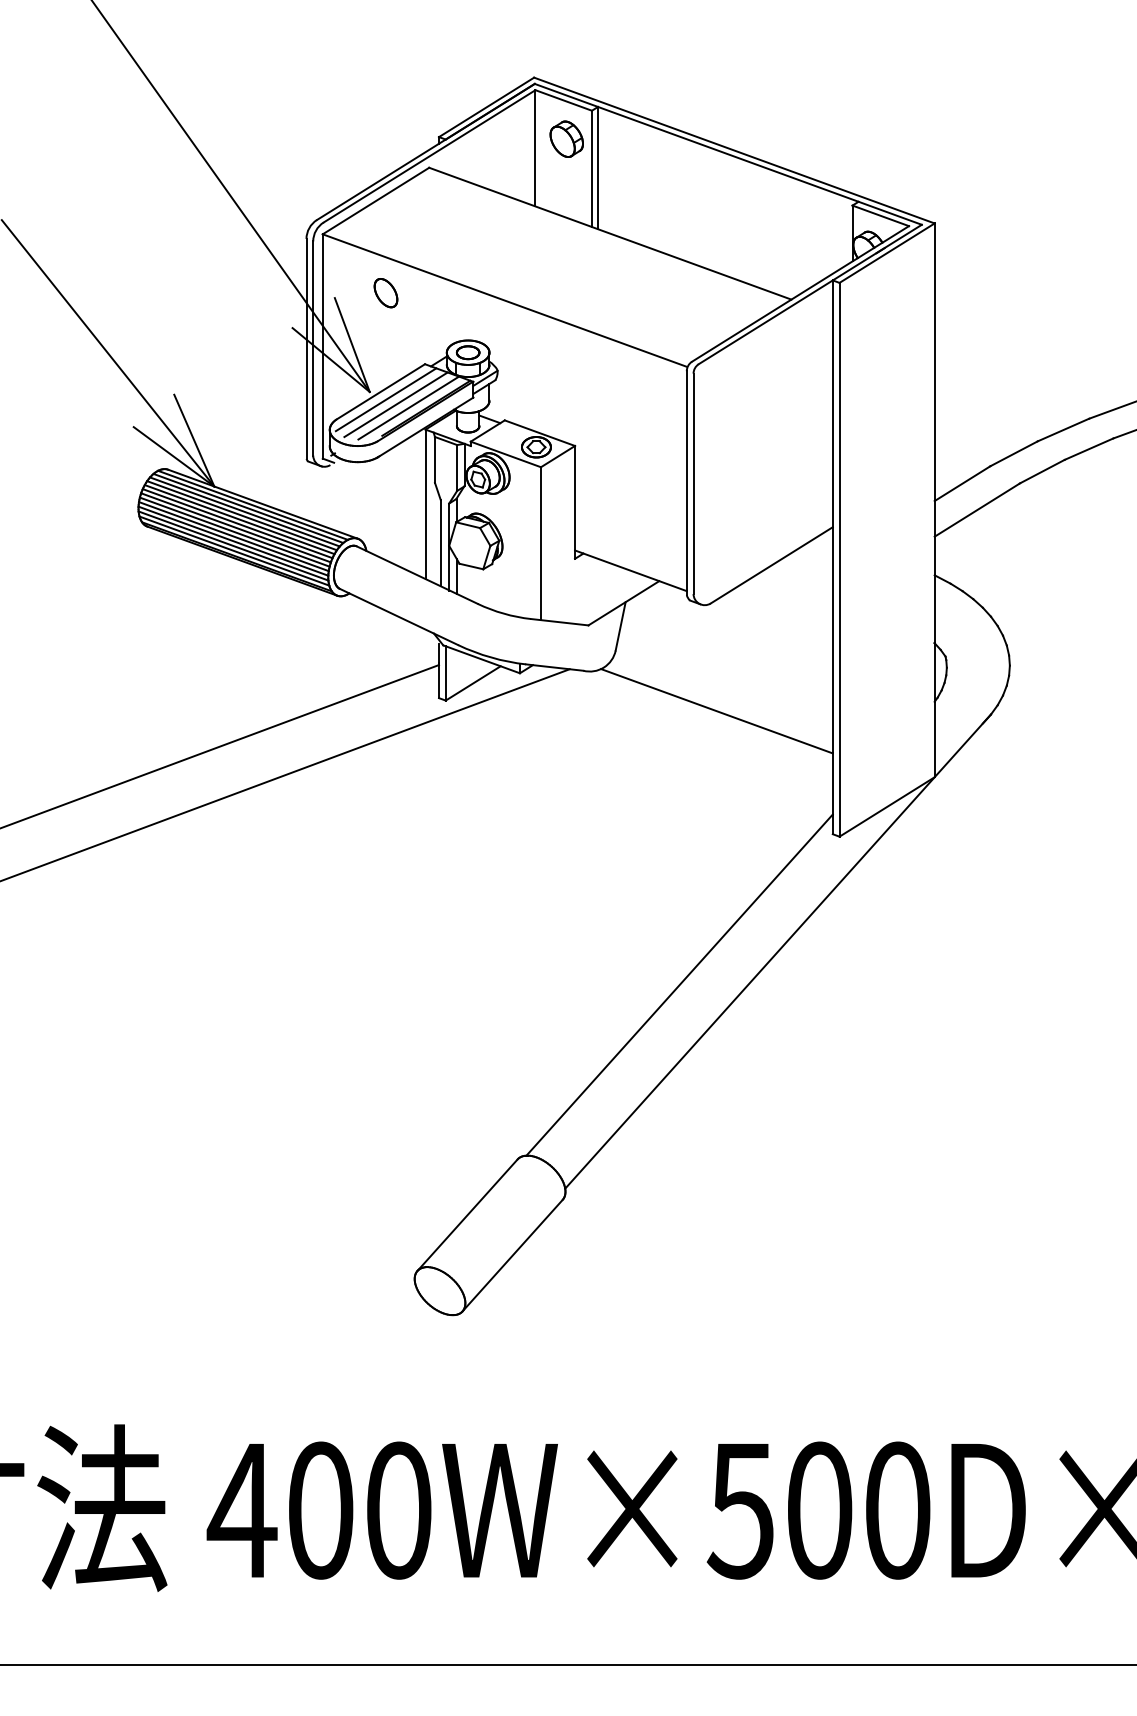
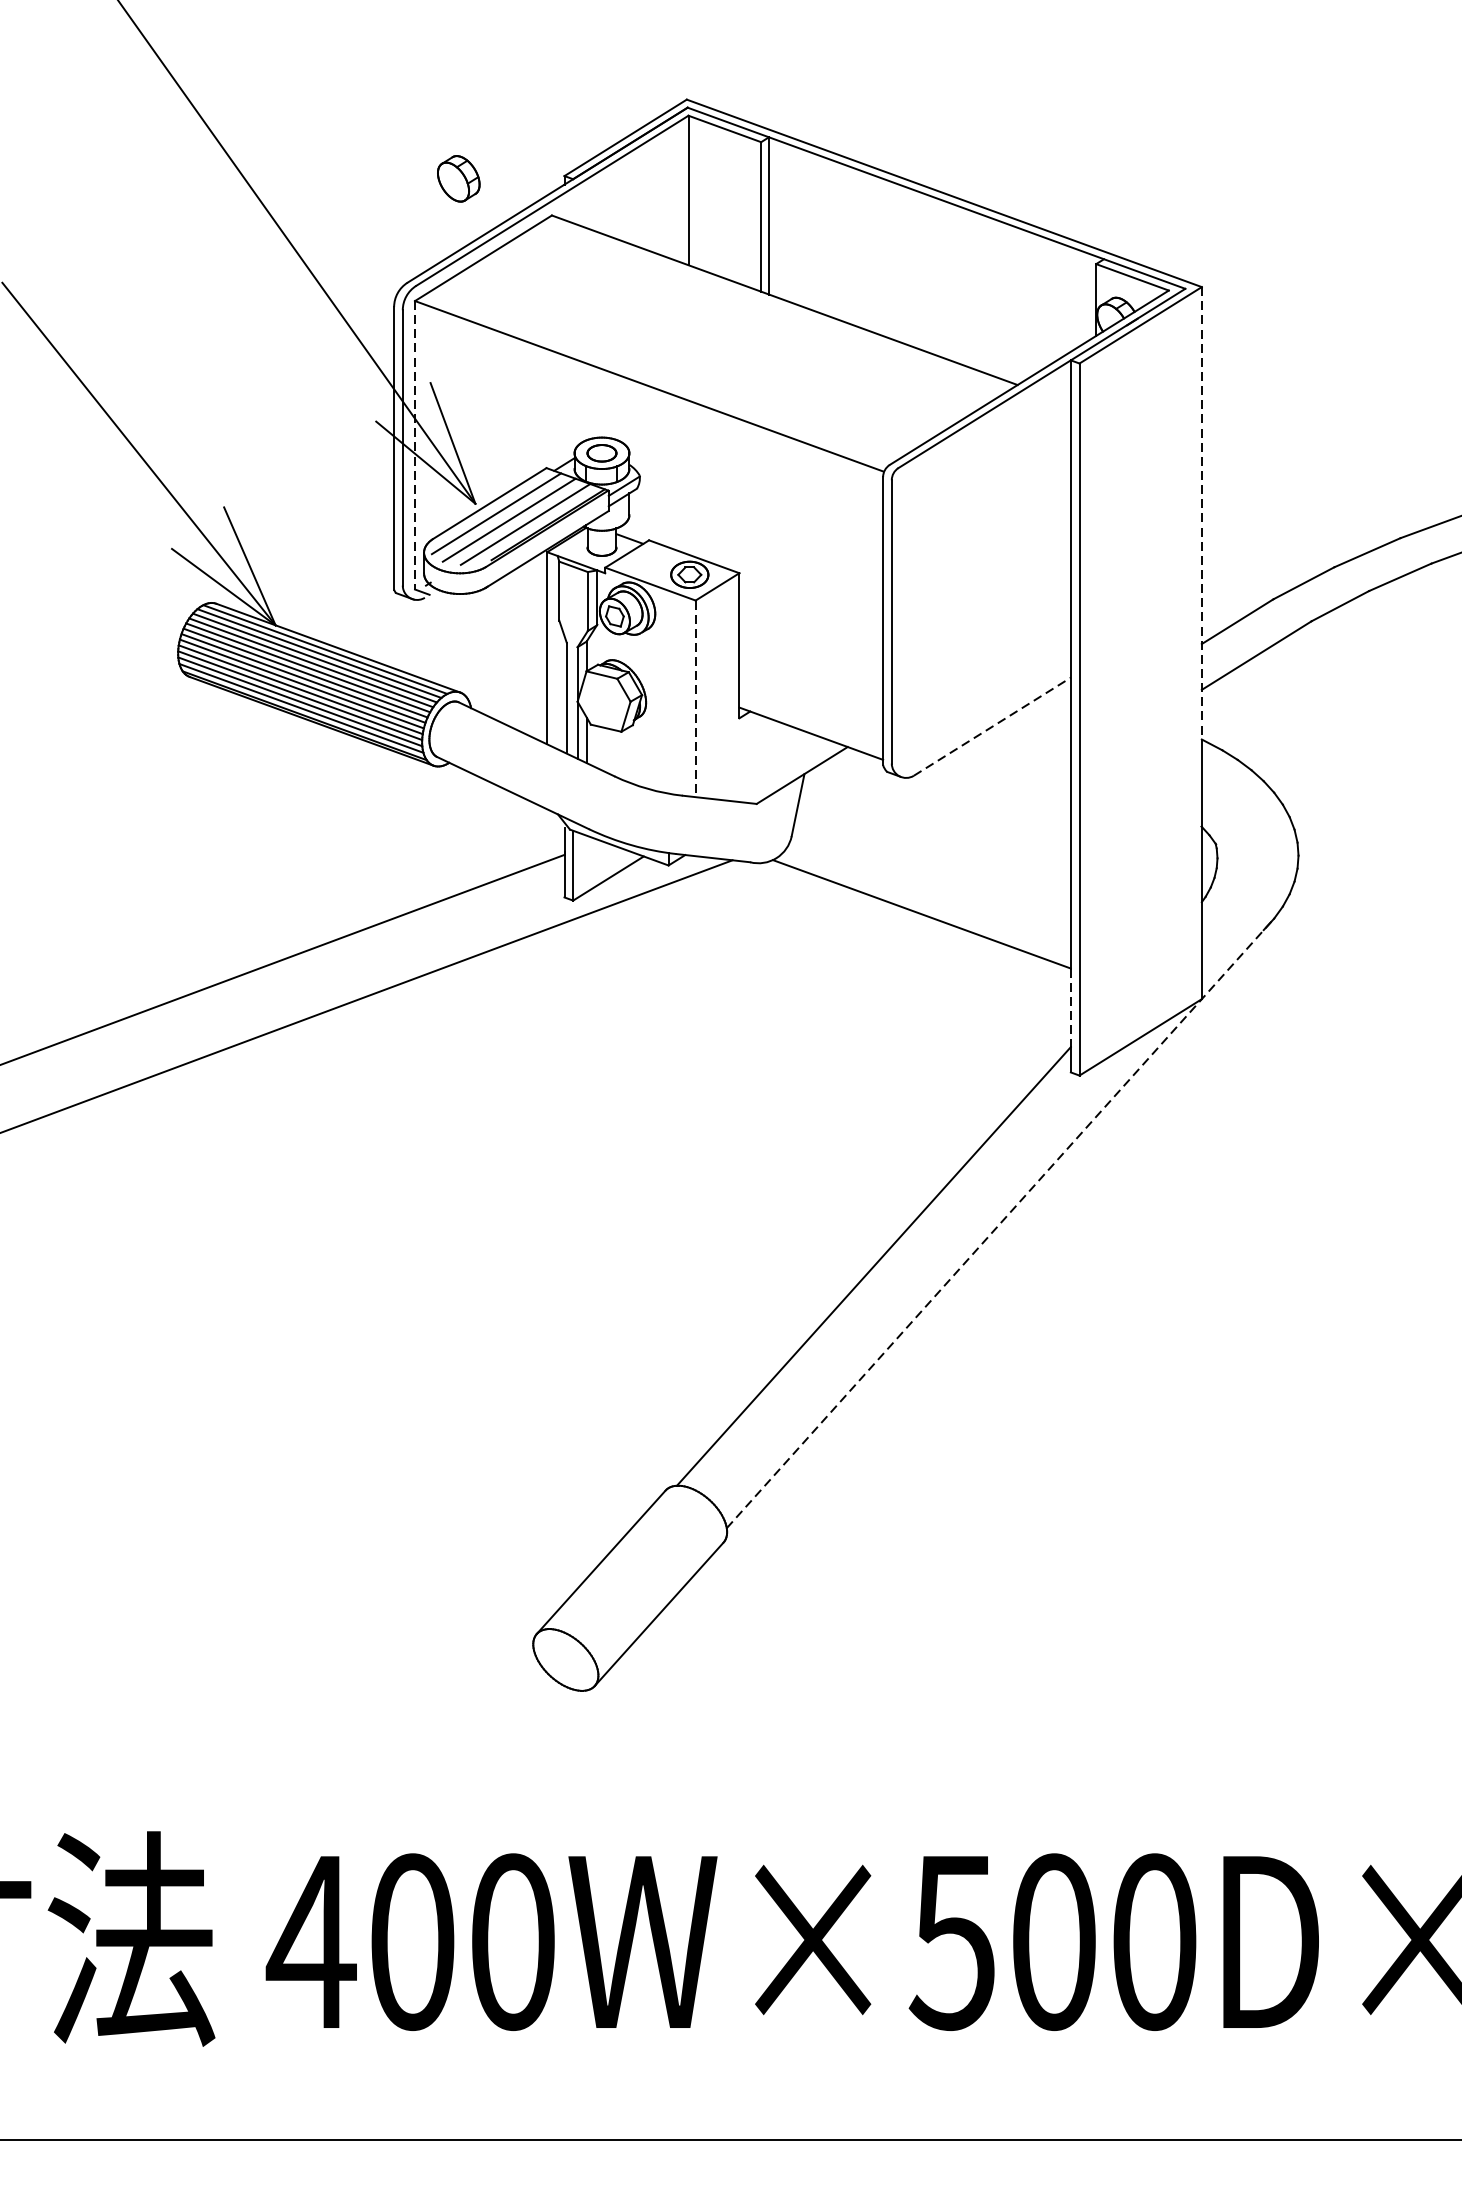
part: (566, 138) -> (458, 177), moved
part: (385, 293) -> (495, 377), removed
line: (322, 346) -> (414, 445), solid -> dashed
line: (934, 399) -> (1201, 513), solid -> dashed
line: (541, 544) -> (696, 699), solid -> dashed
line: (771, 565) -> (992, 726), solid -> dashed
line: (832, 783) -> (1070, 1007), solid -> dashed
line: (778, 951) -> (1001, 1223), solid -> dashed

